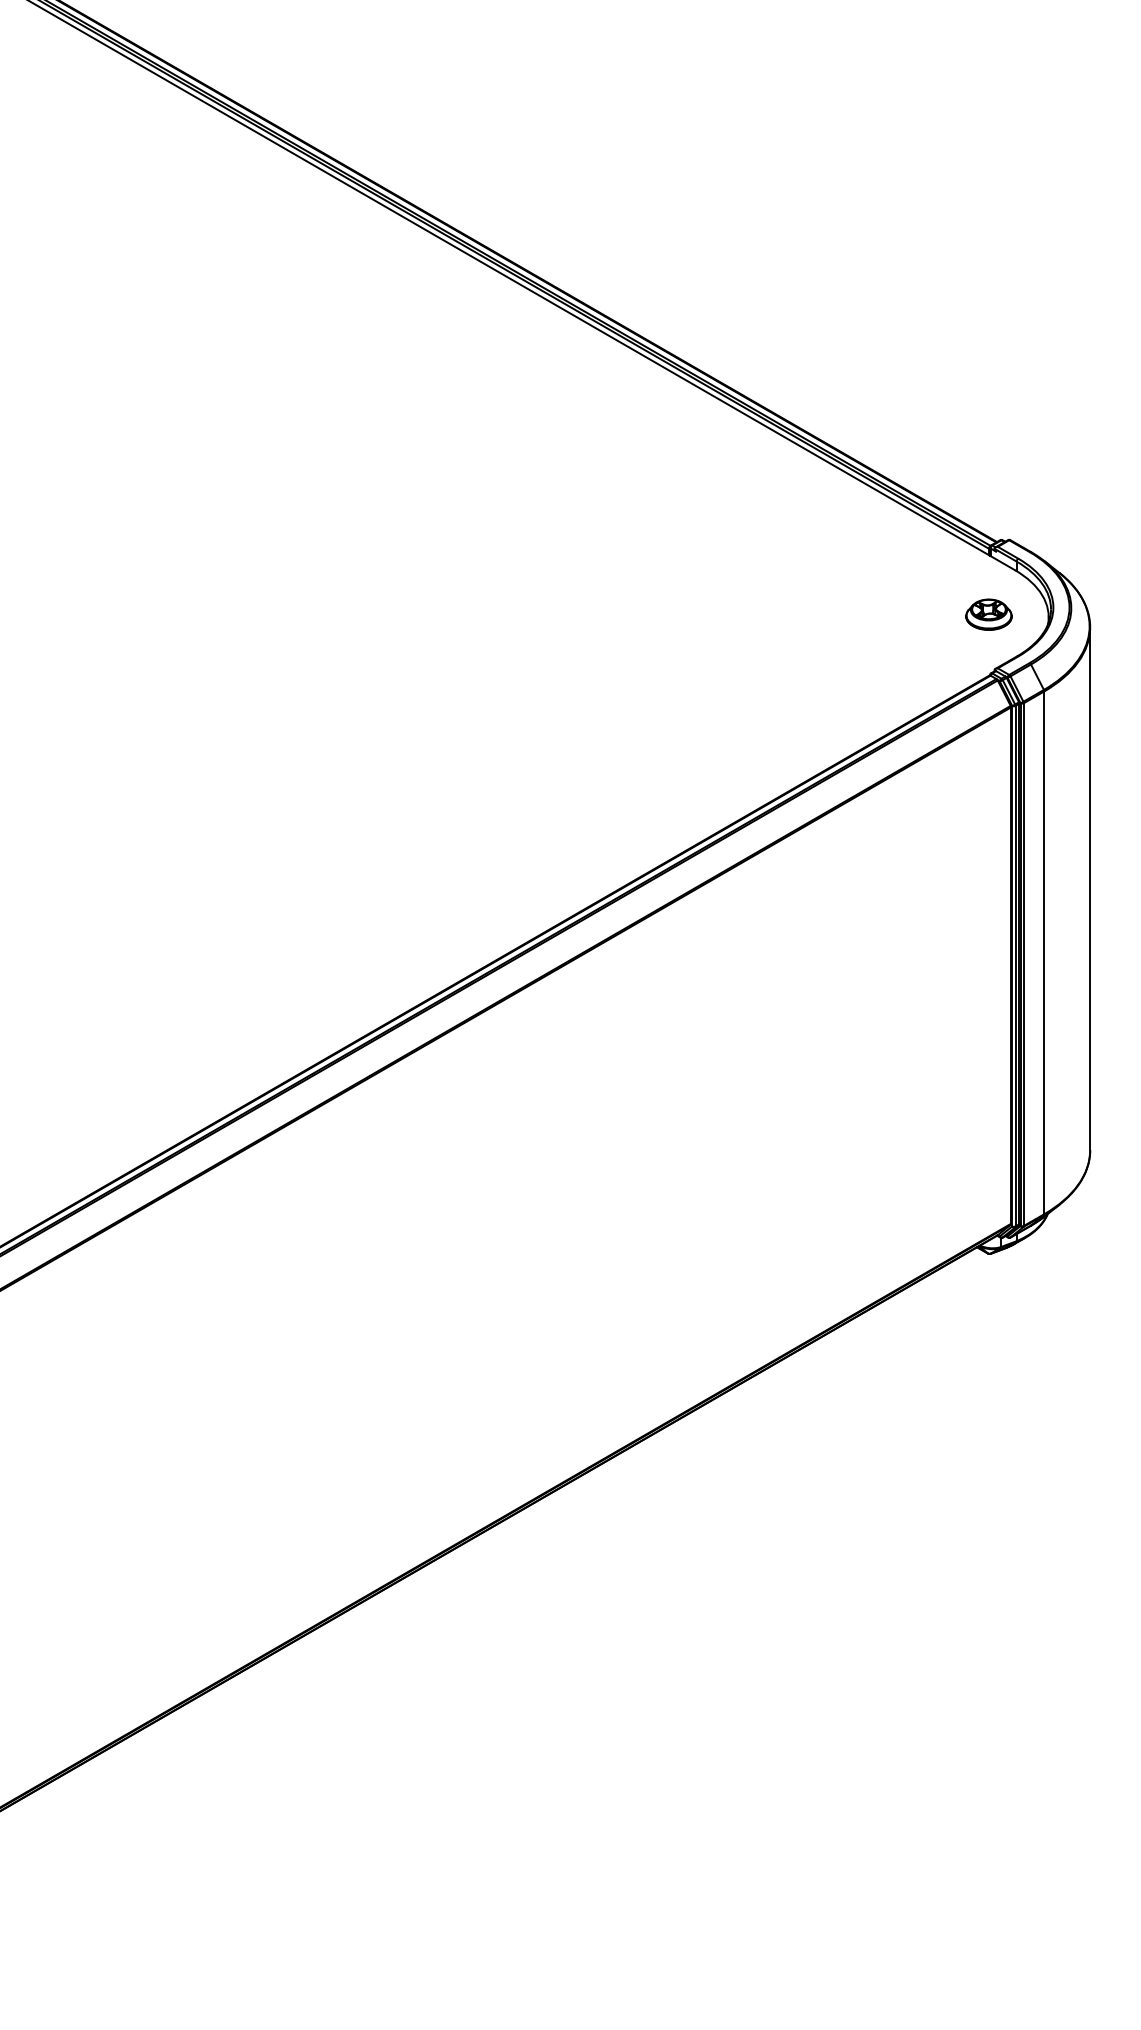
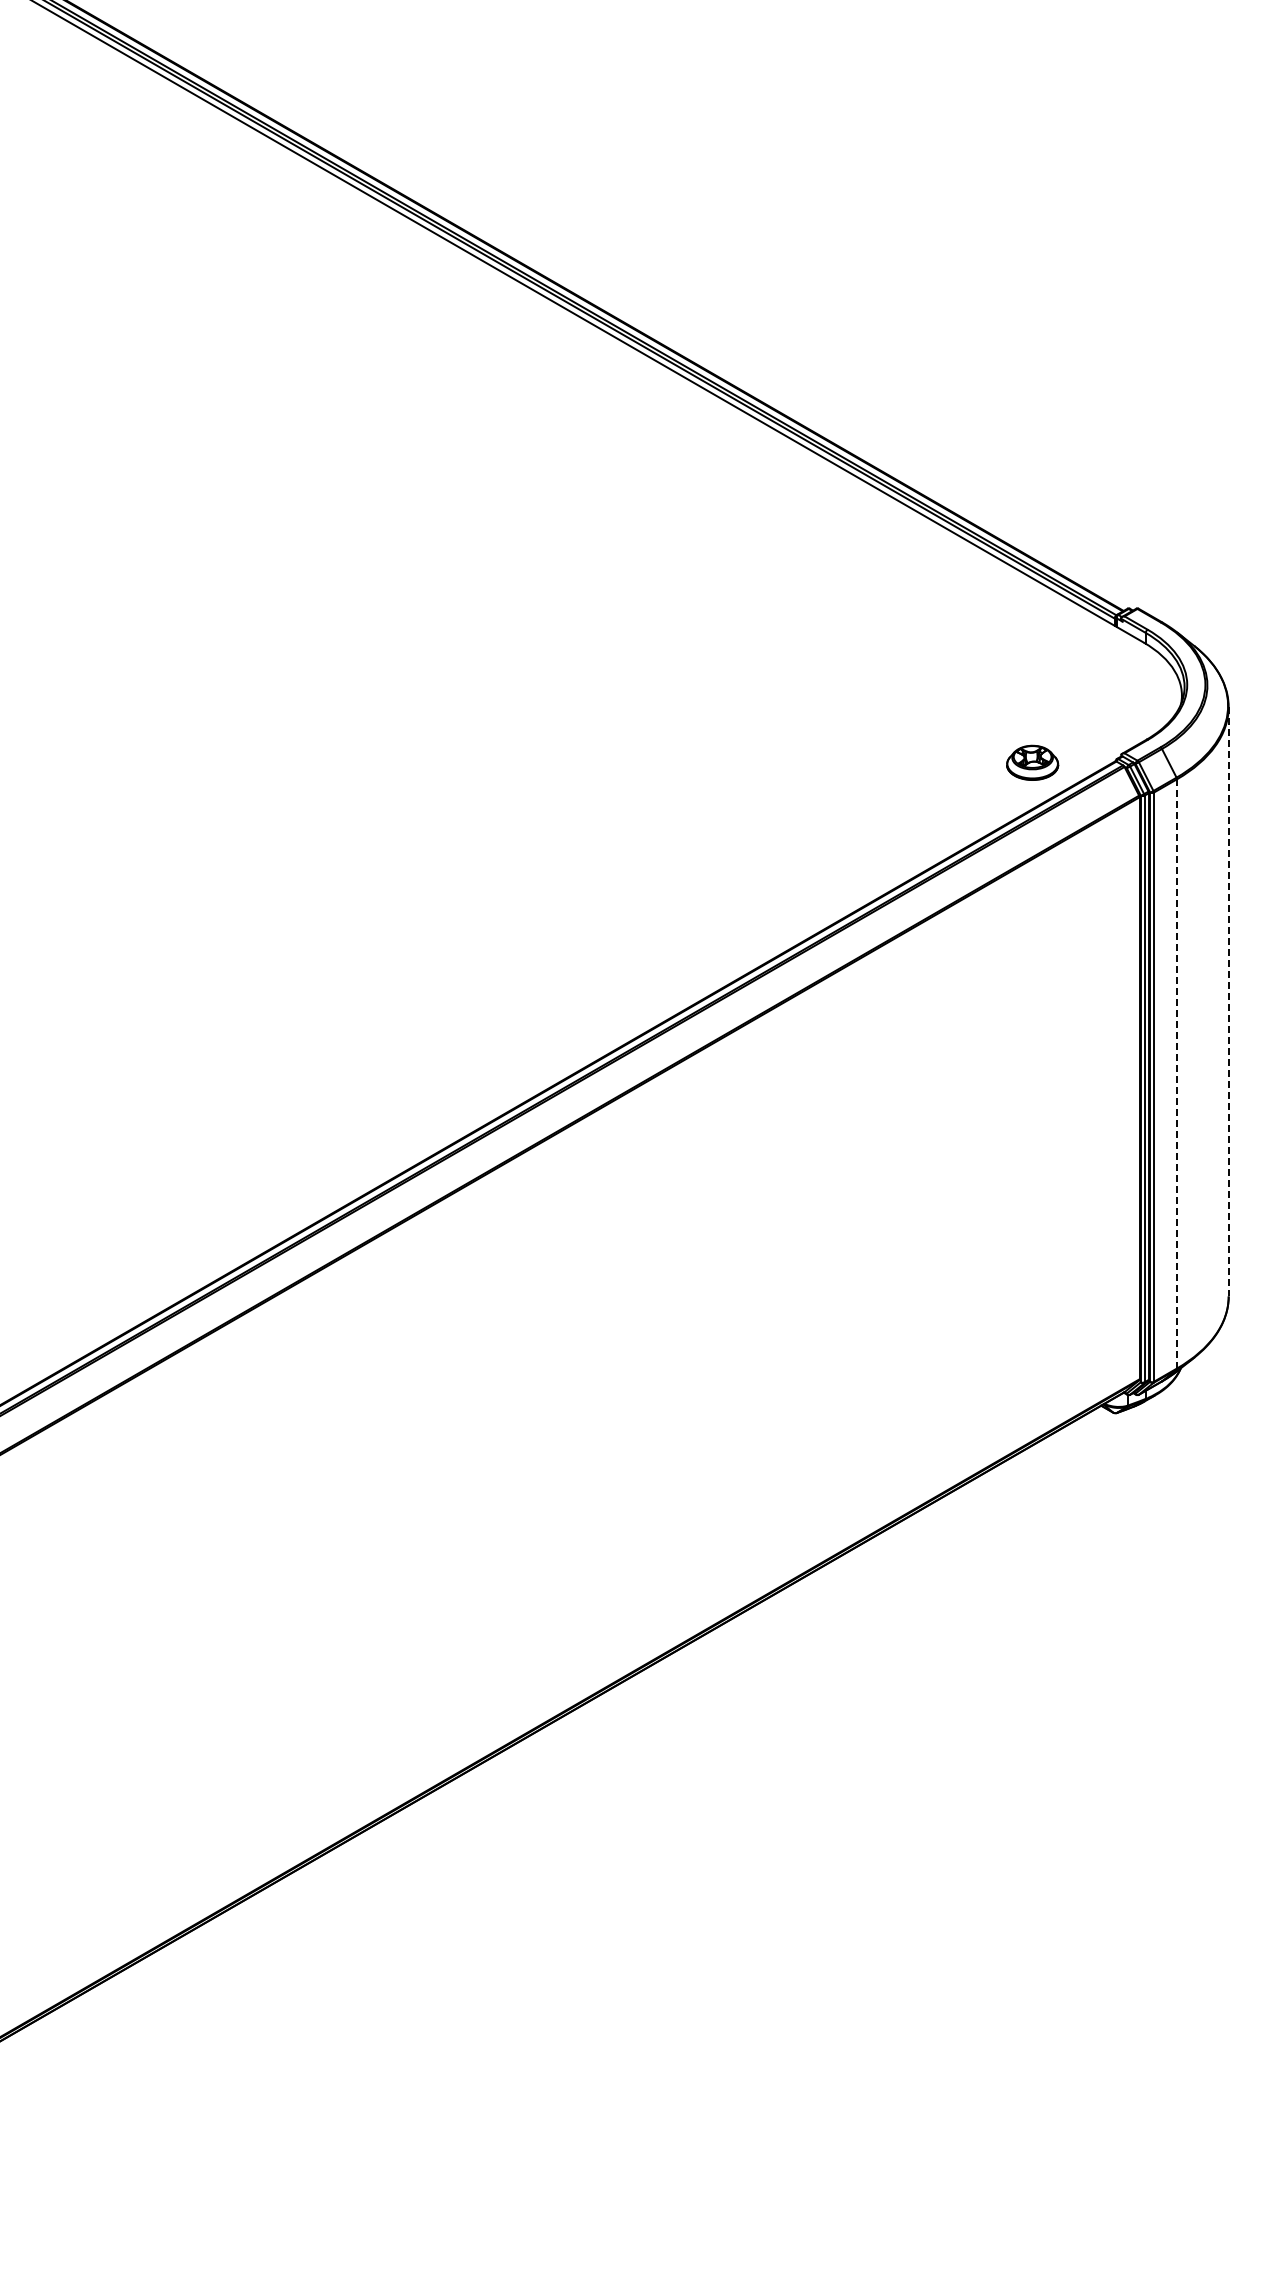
part: (988, 614) -> (1032, 762), moved
line: (1090, 888) -> (1228, 1001), solid -> dashed
line: (1044, 952) -> (1177, 1073), solid -> dashed

